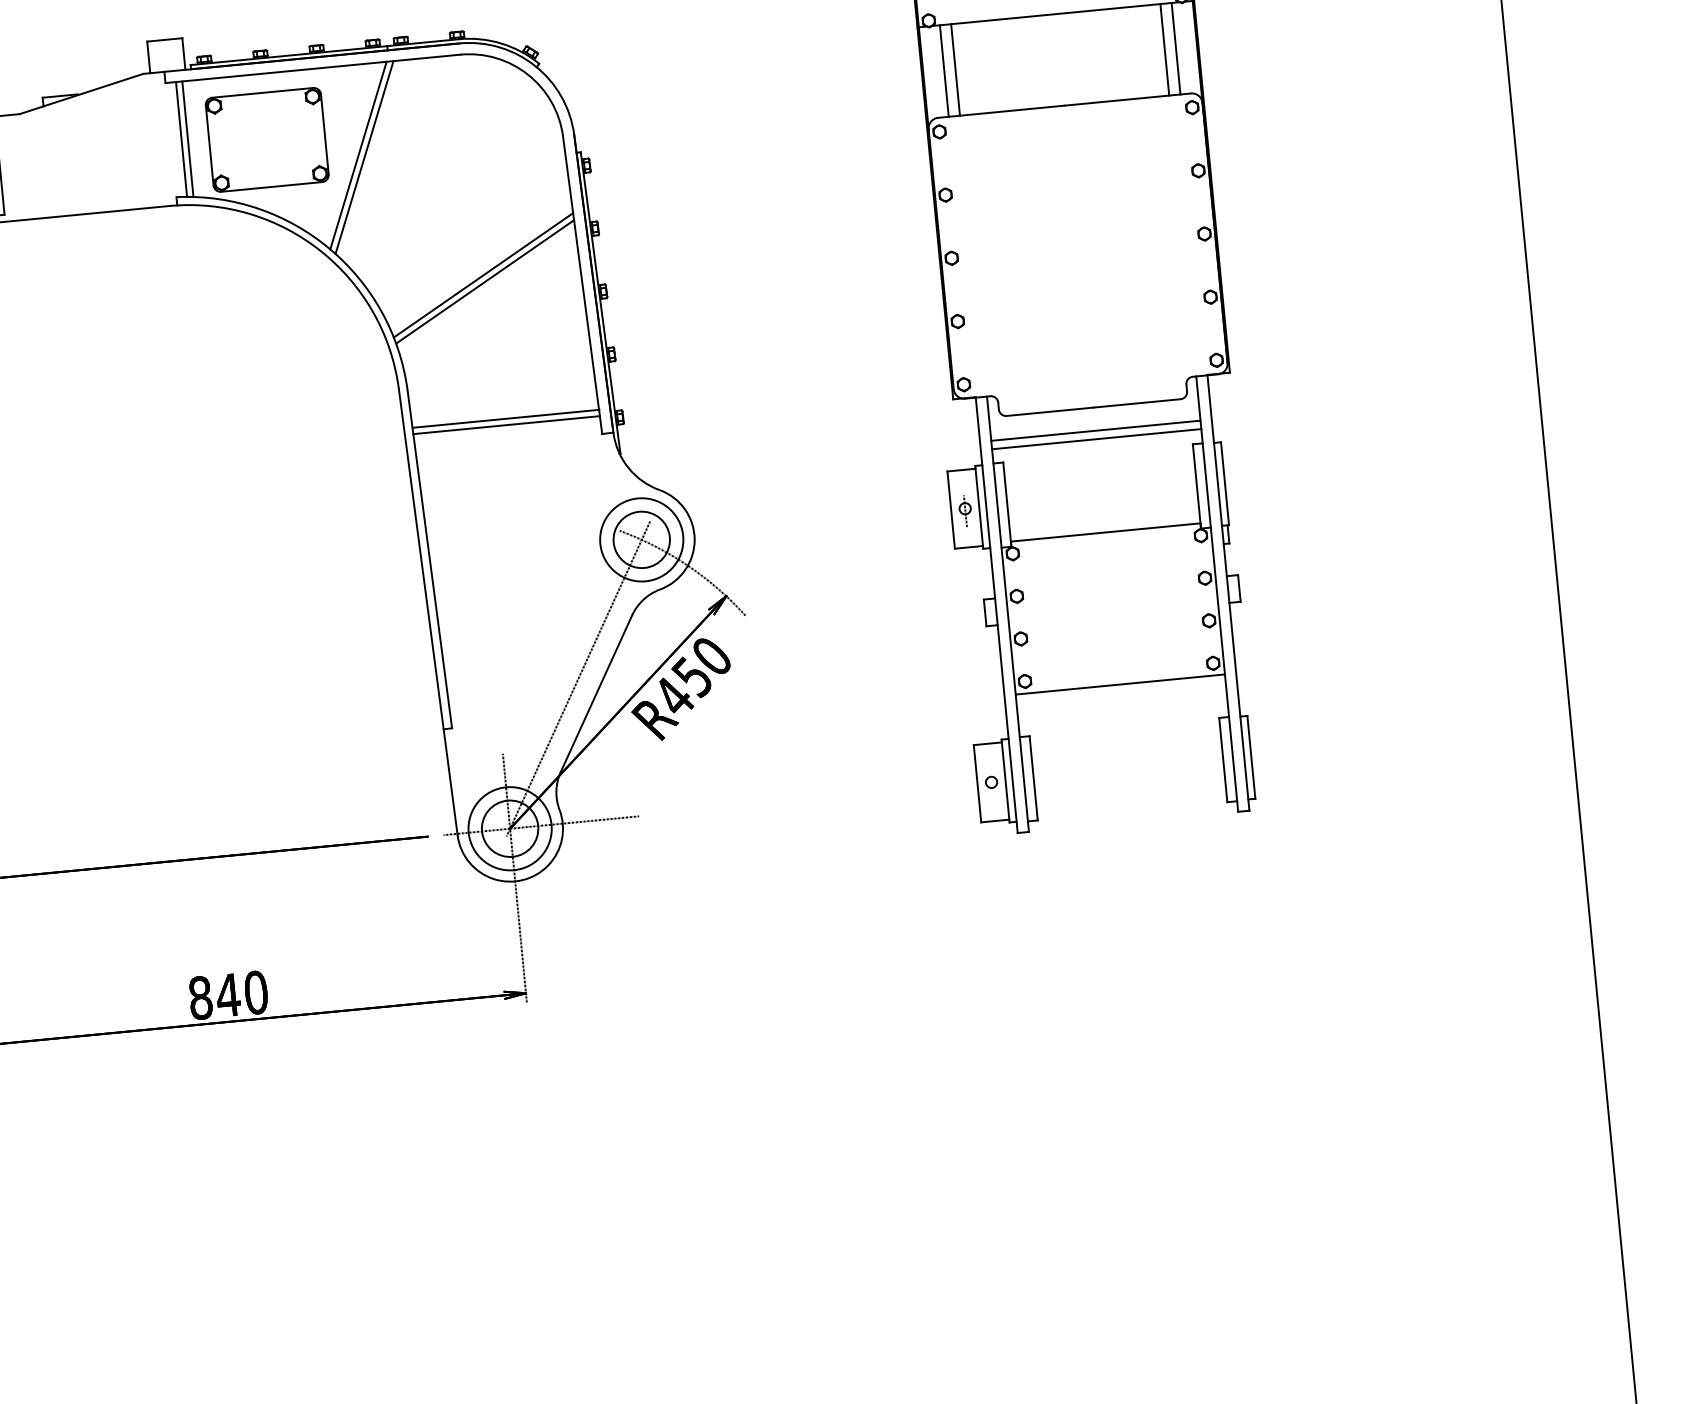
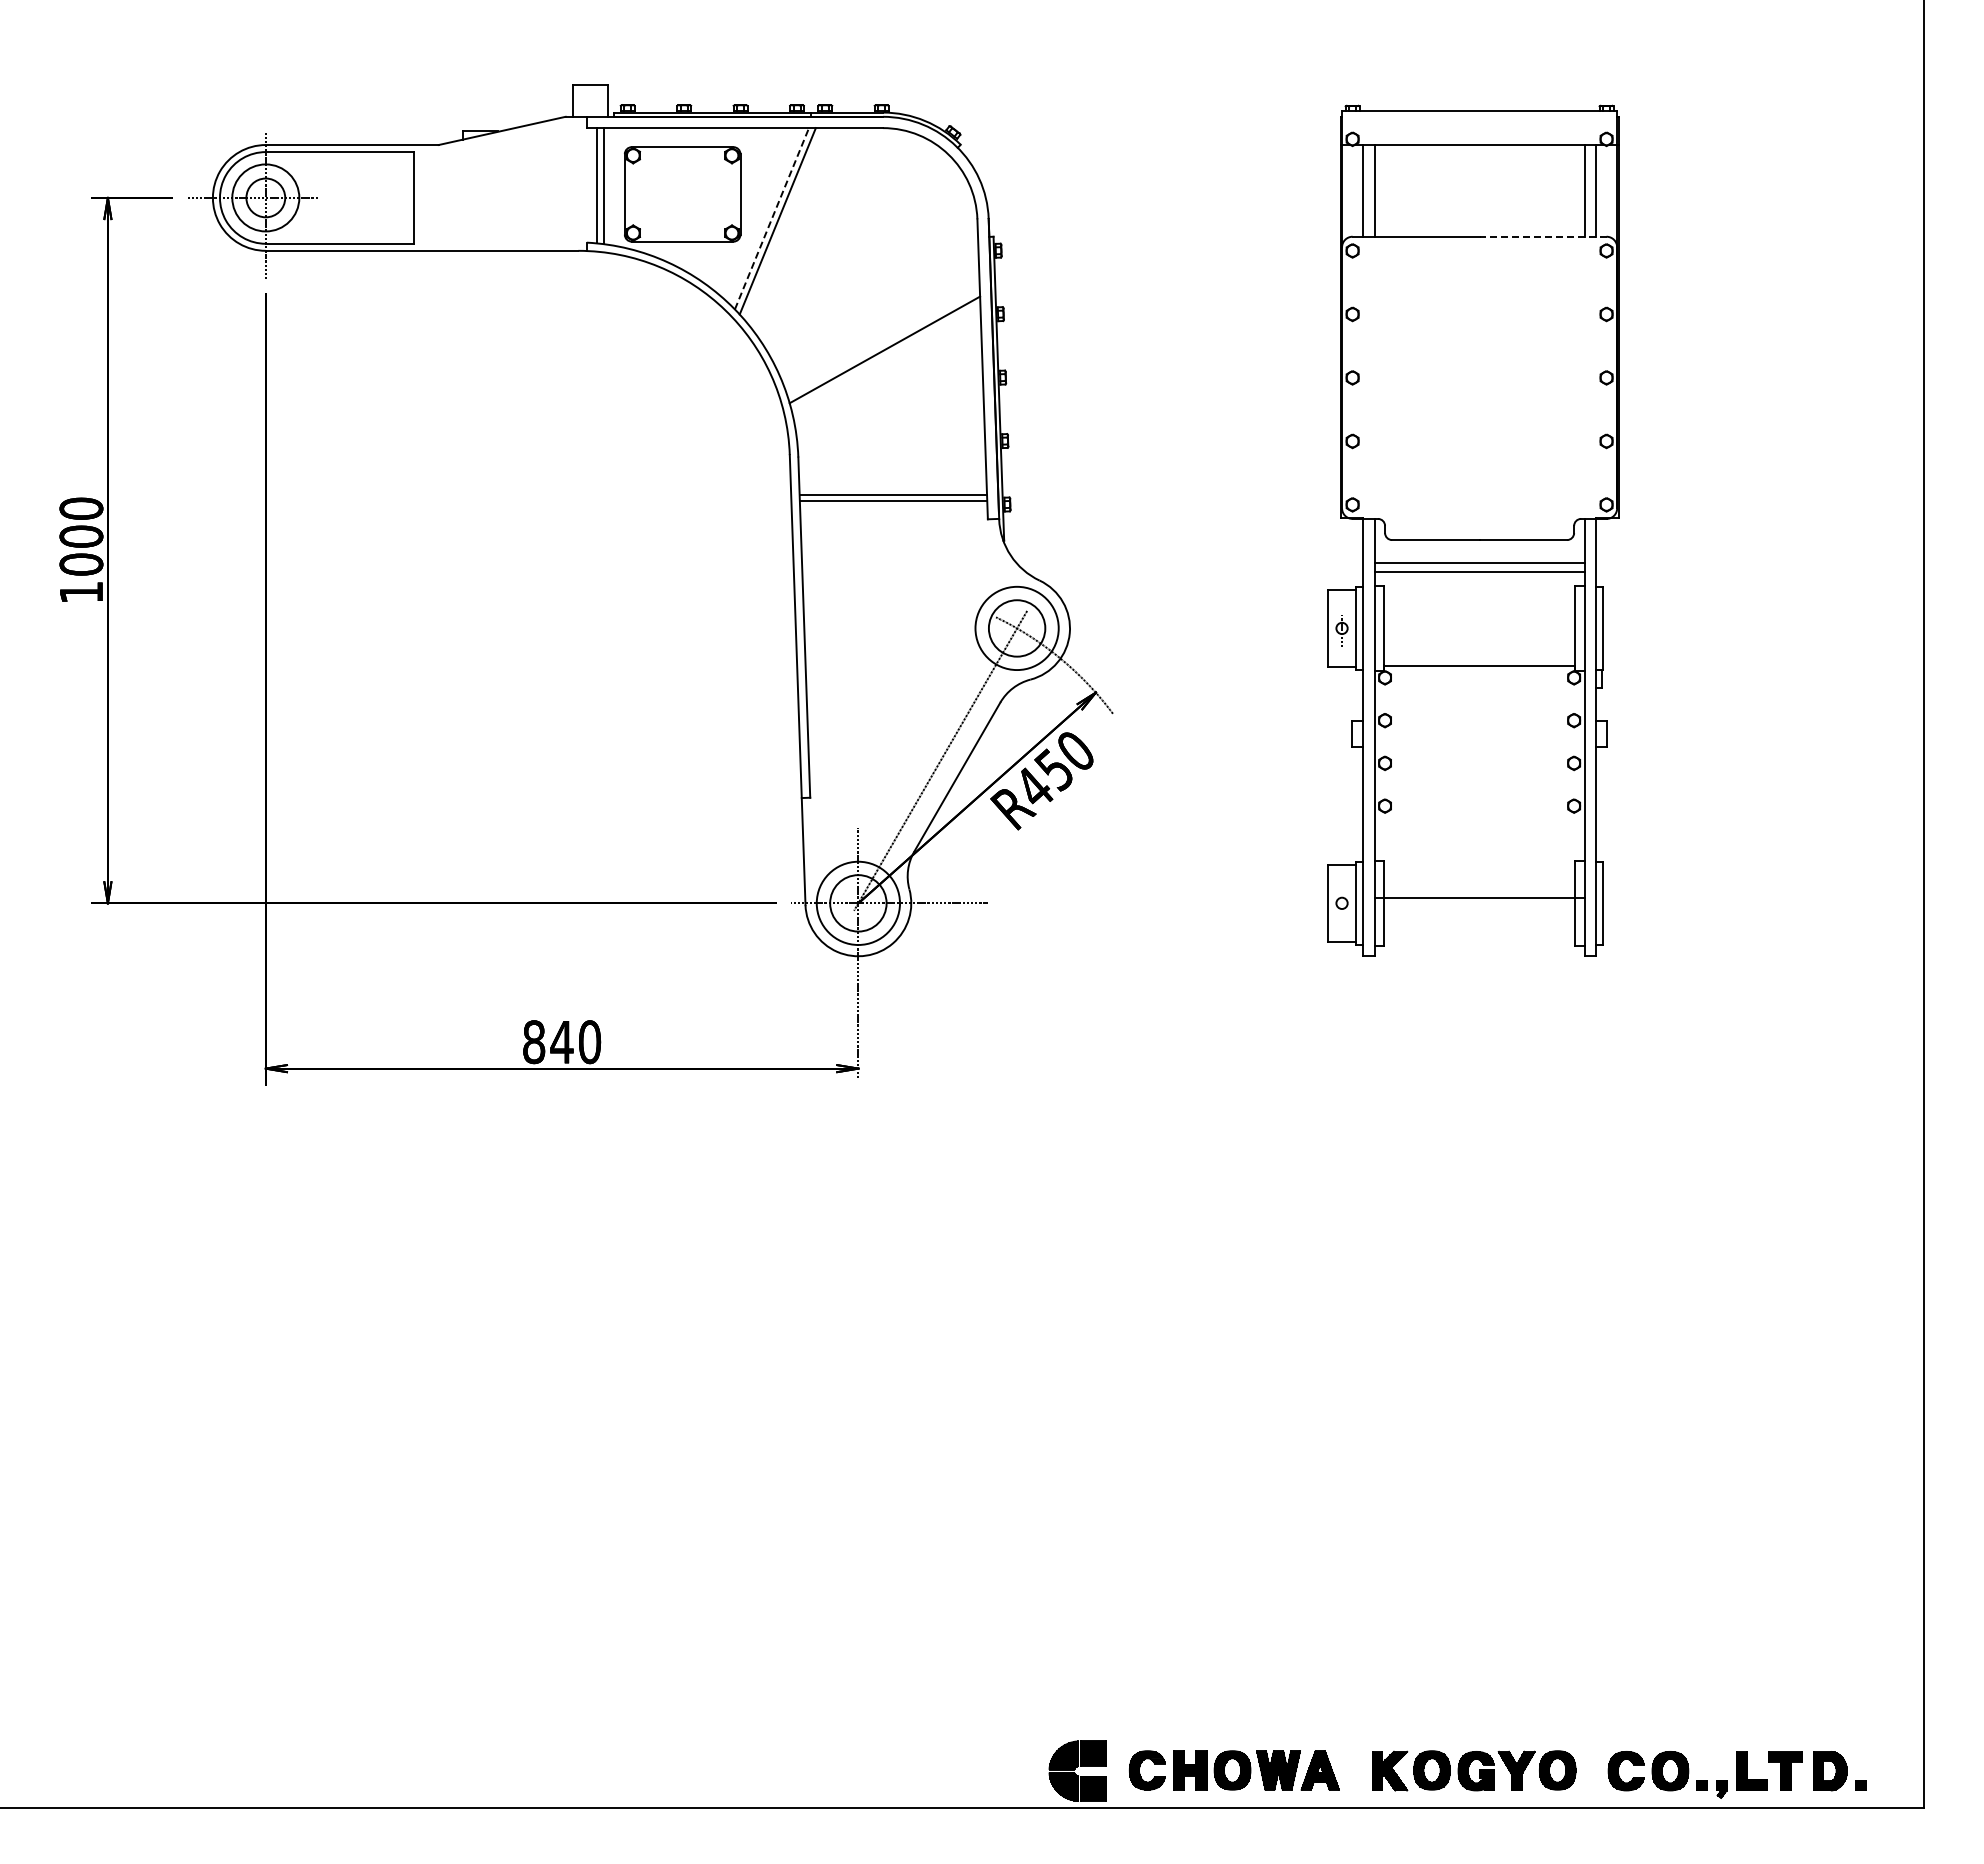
line: (1127, 99) -> (1542, 236), solid -> dashed
line: (358, 155) -> (771, 218), solid -> dashed
line: (484, 281) -> (885, 356), removed
line: (1120, 684) -> (1479, 898), moved

